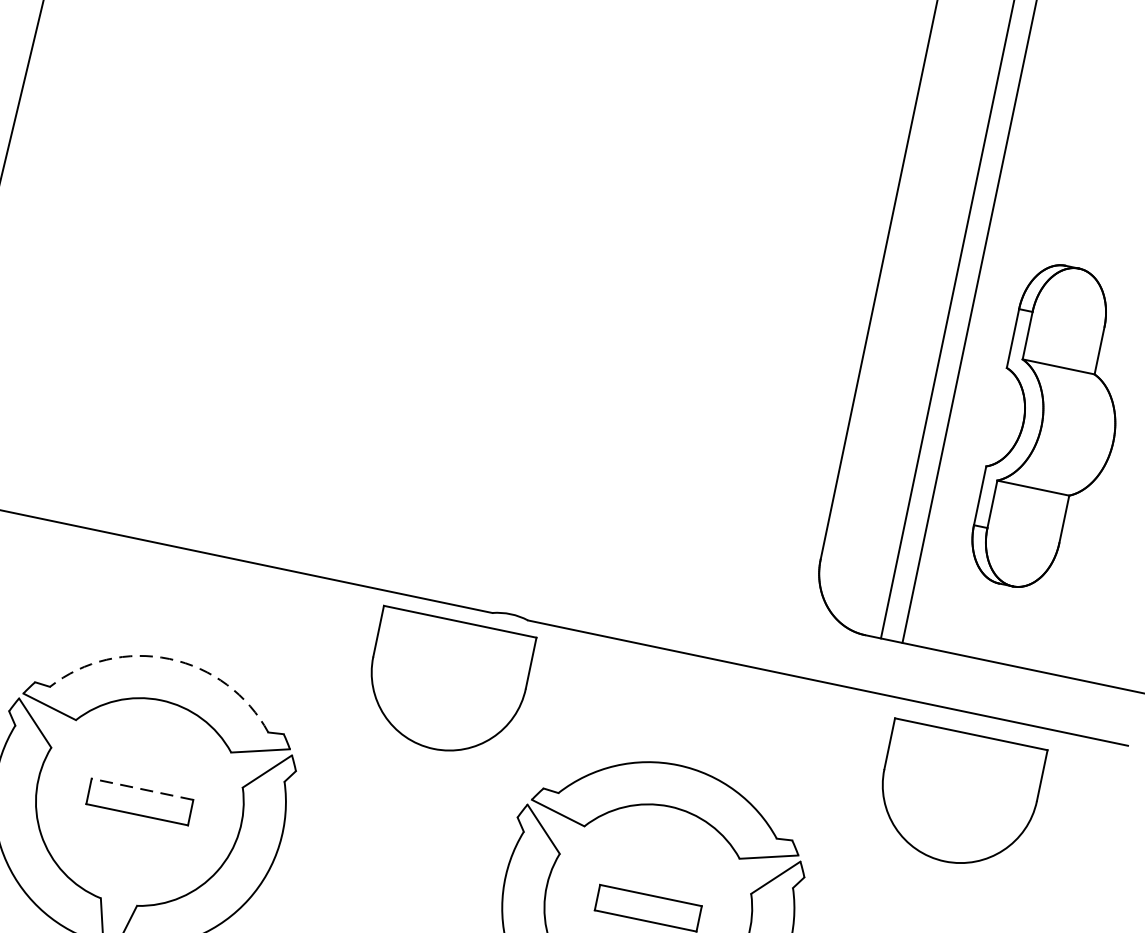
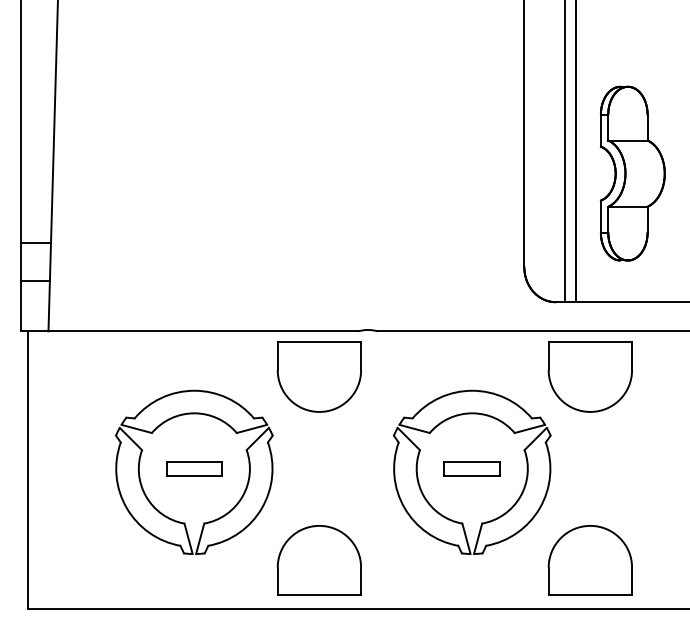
arc: (170, 658) -> (194, 390), dashed -> solid
part: (445, 683) -> (318, 376), moved
line: (142, 788) -> (194, 461), dashed -> solid
part: (956, 796) -> (589, 376), moved

